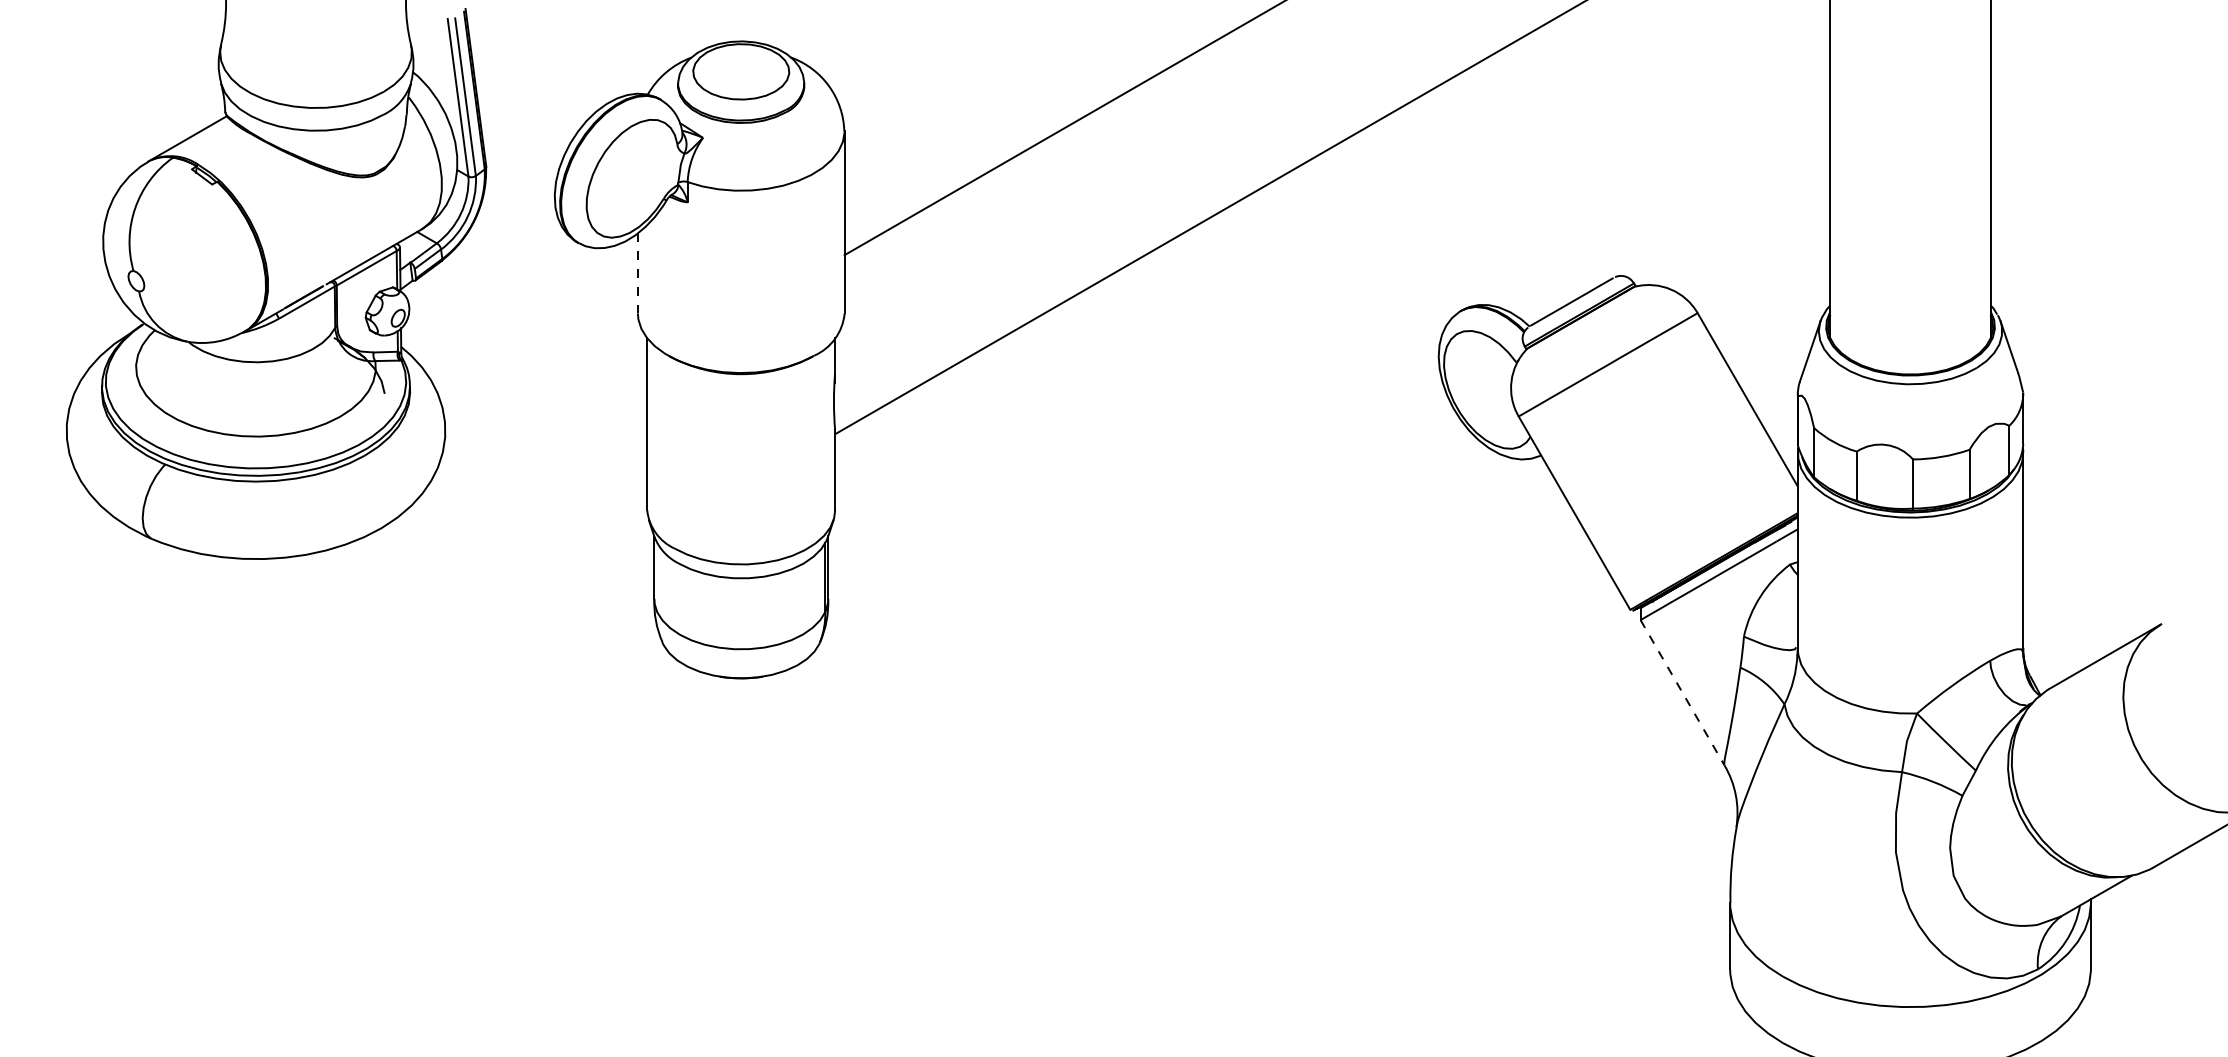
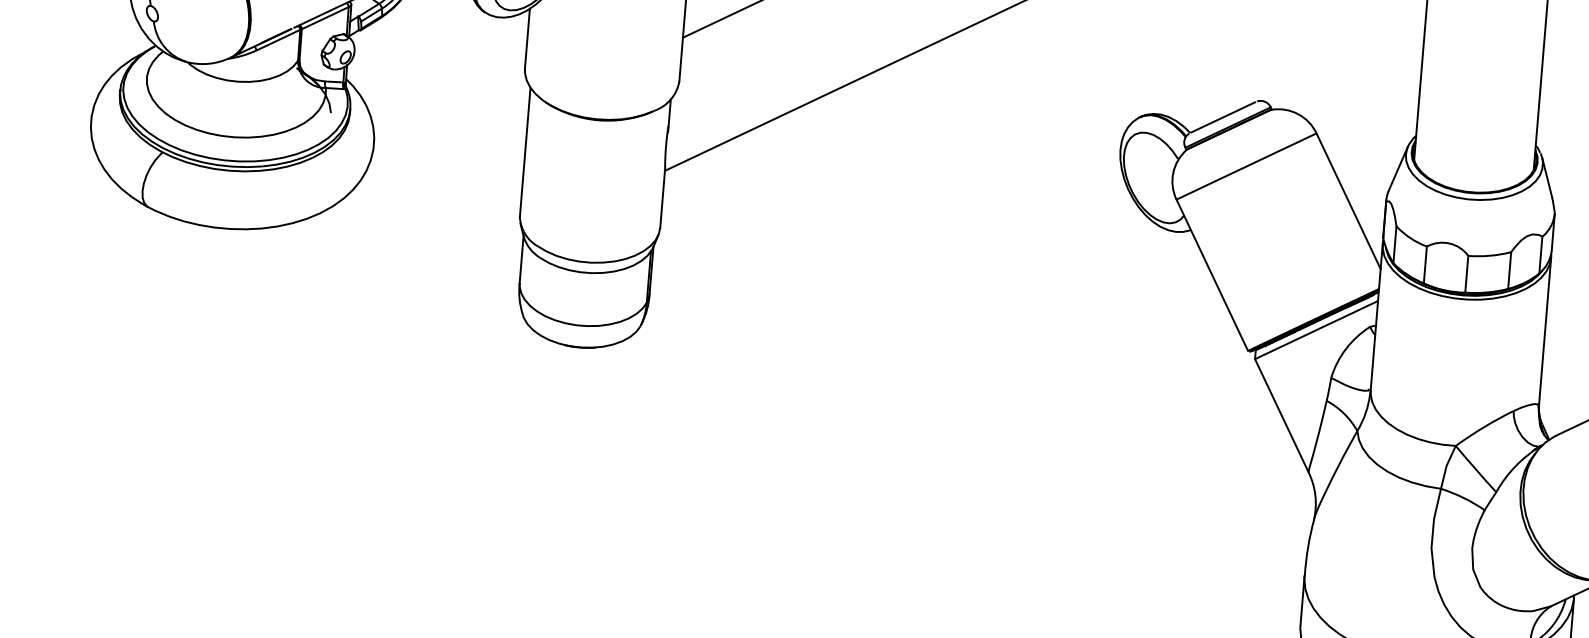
line: (637, 273) -> (527, 38), dashed -> solid
line: (1682, 692) -> (1281, 415), dashed -> solid

